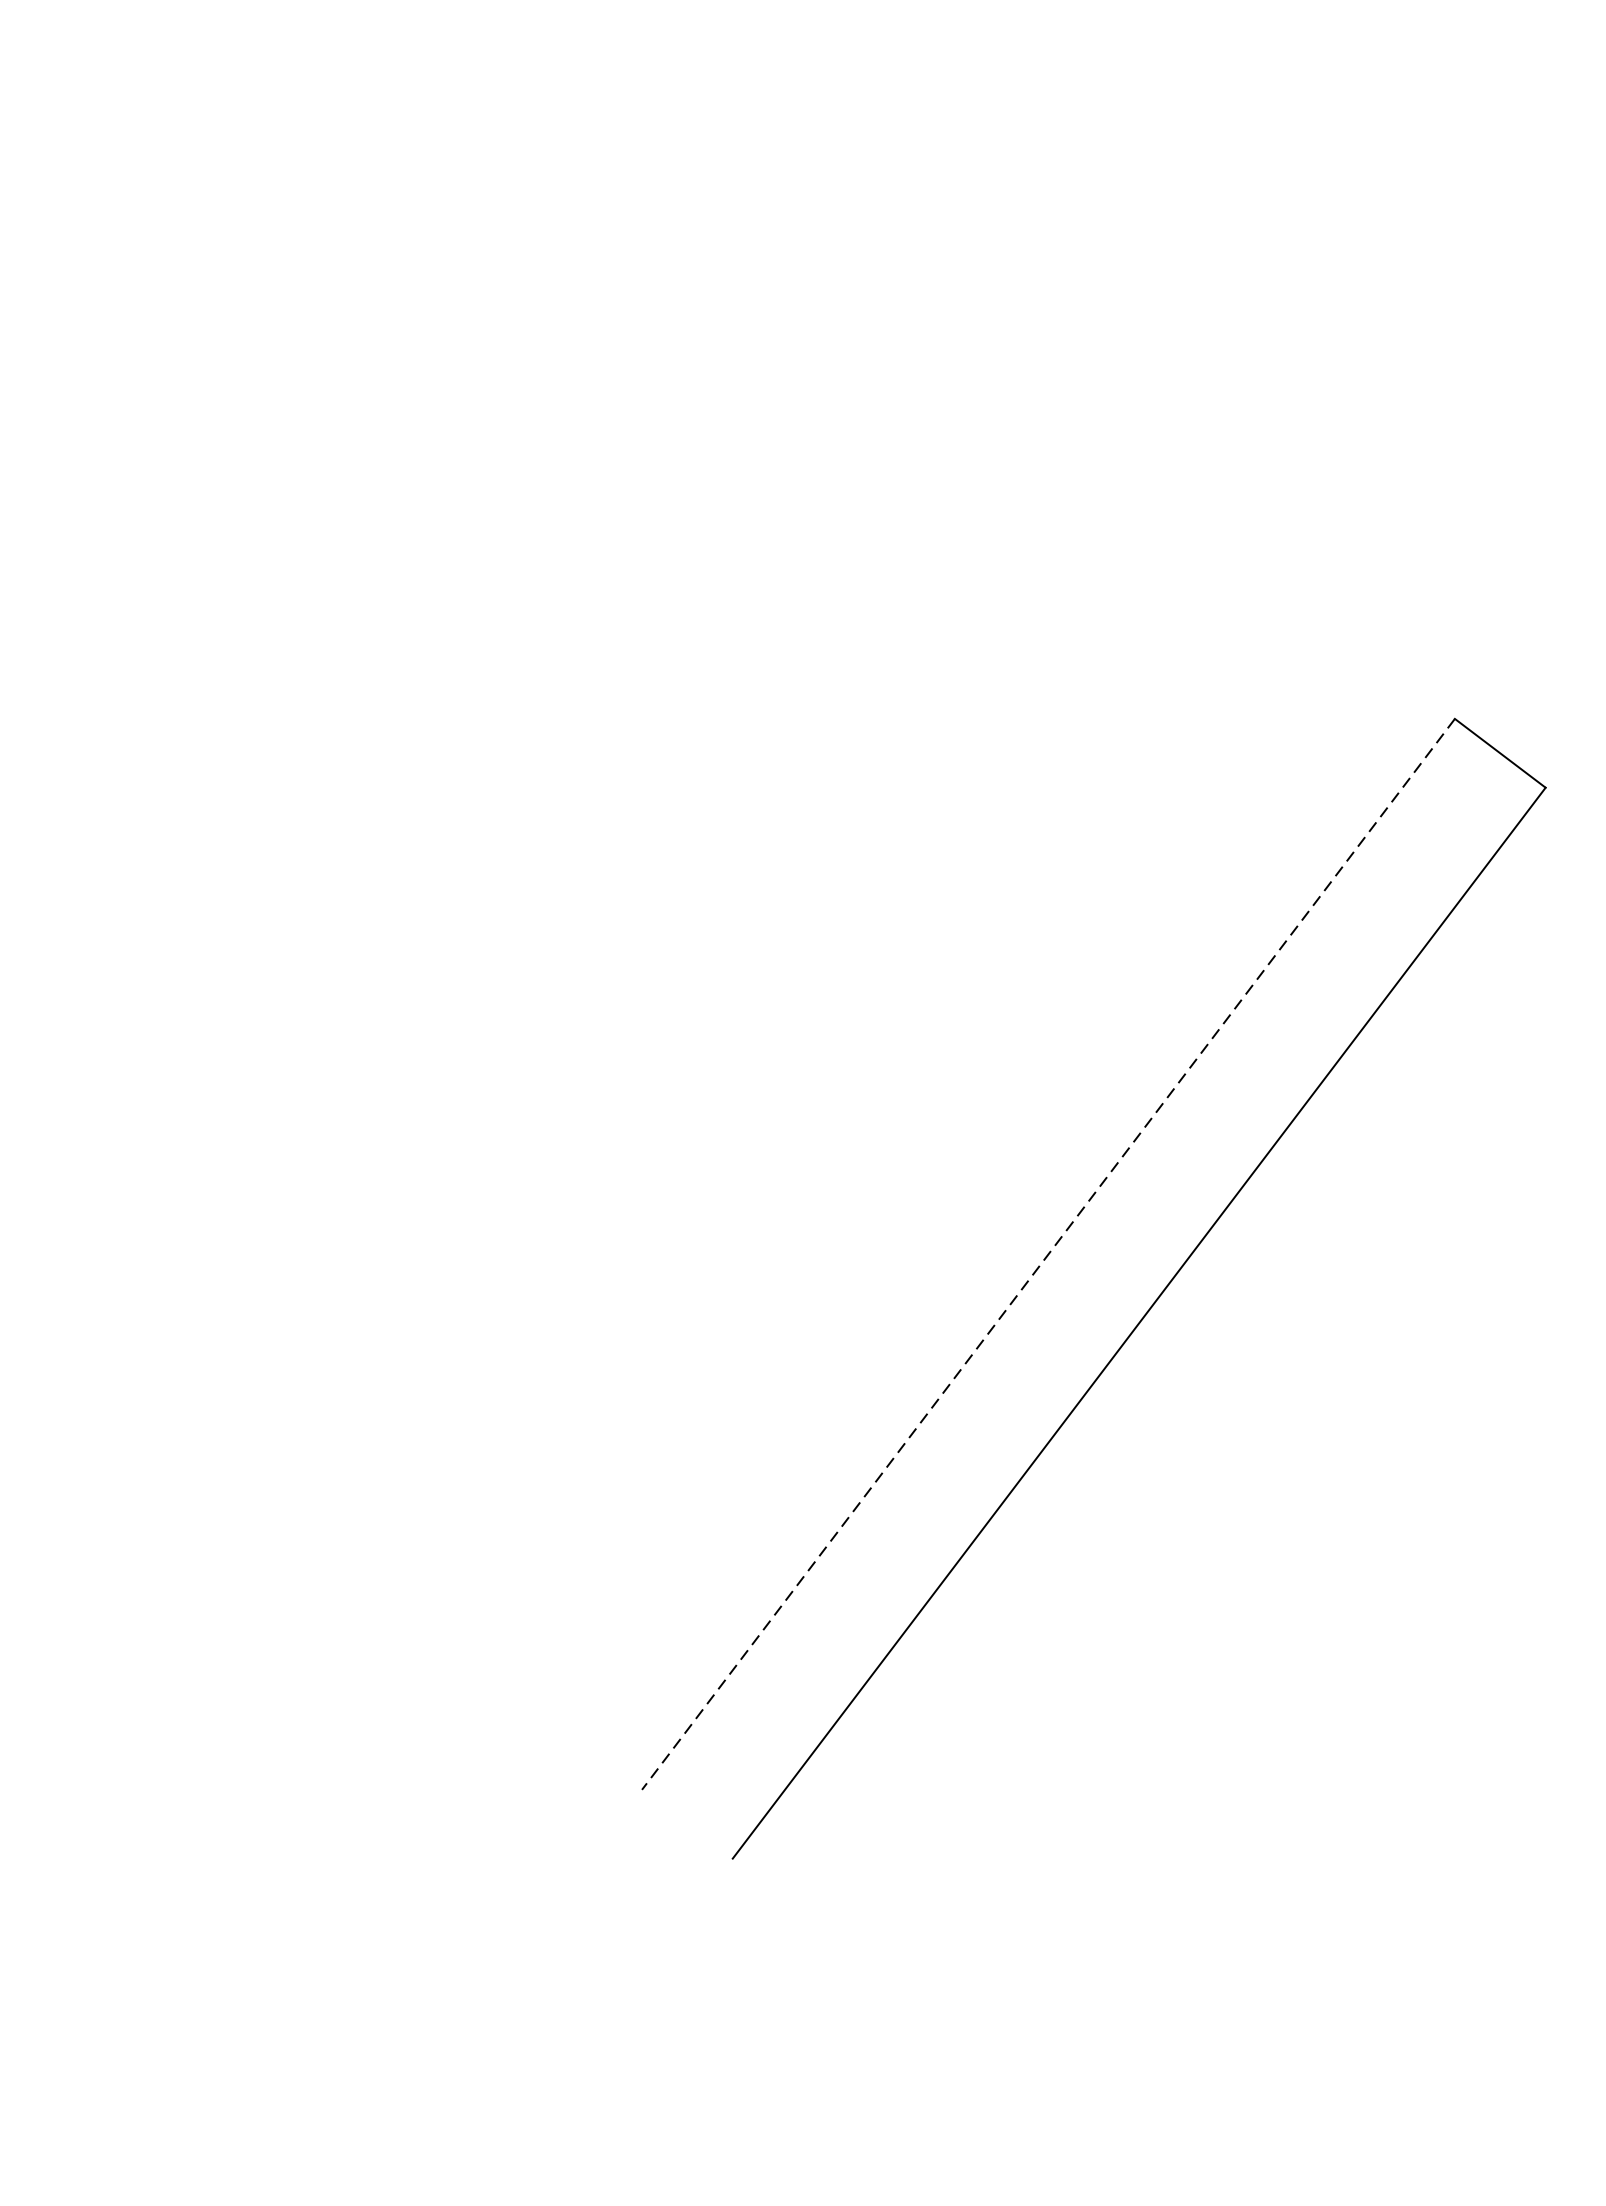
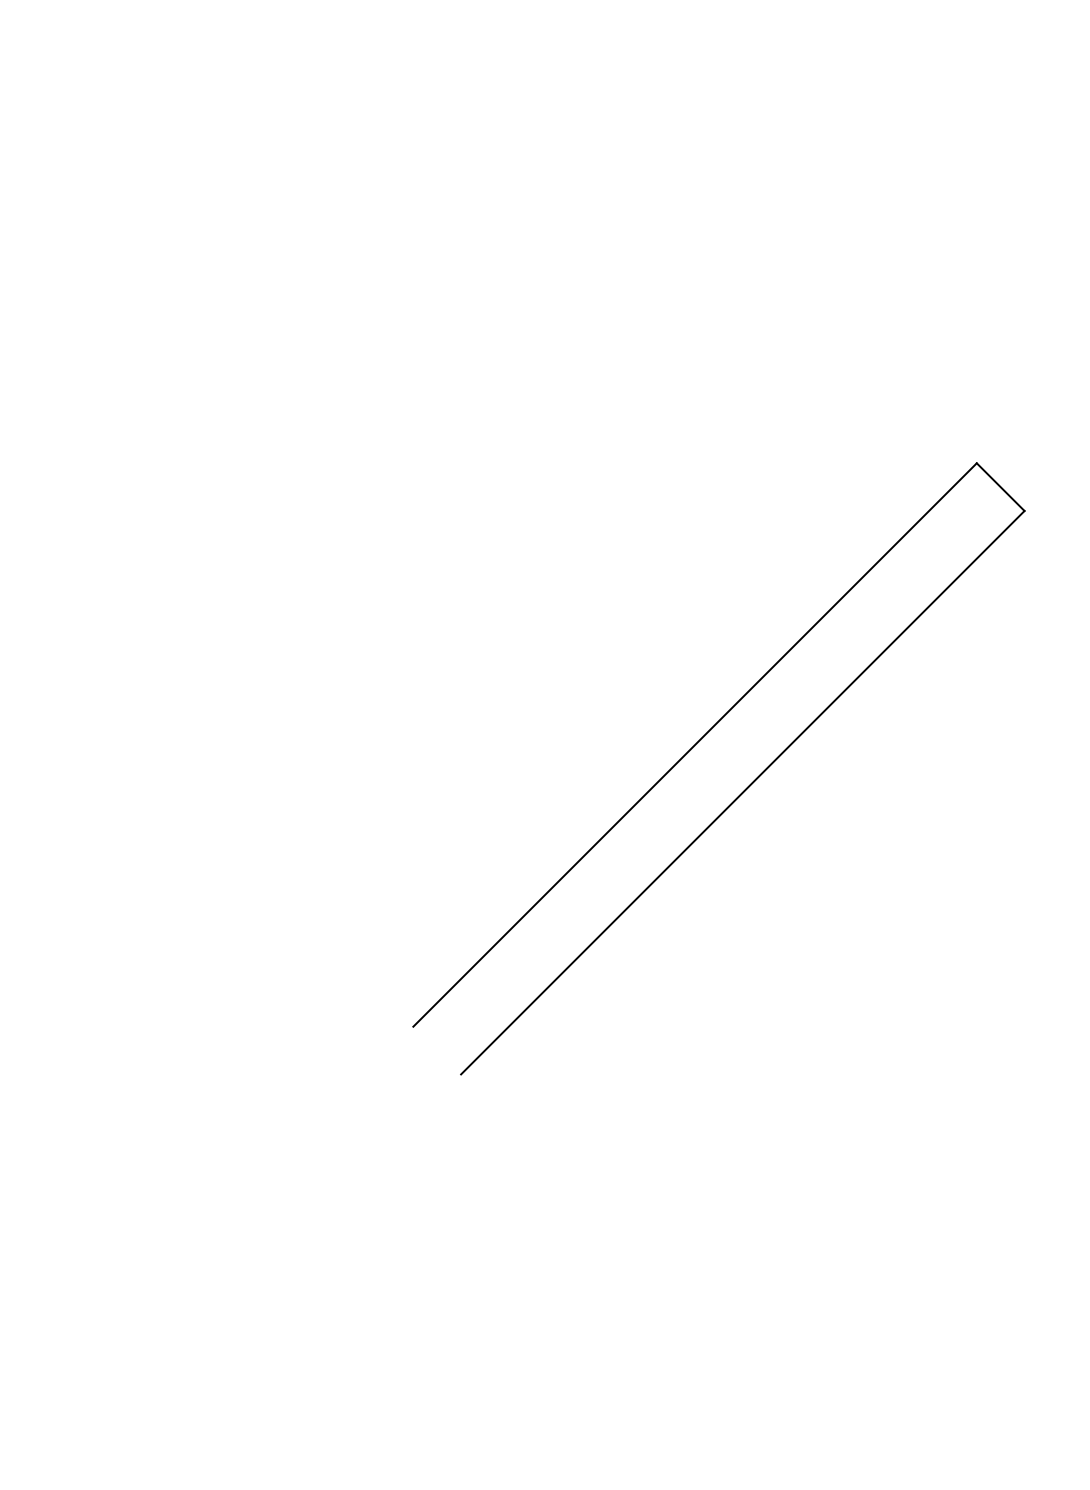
line: (1047, 1255) -> (694, 745), dashed -> solid

